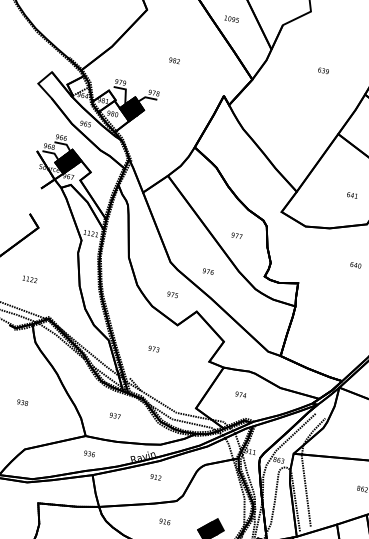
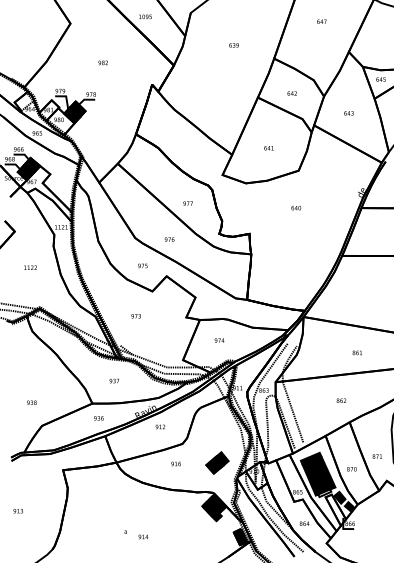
text: (351, 195) -> (268, 148), moved
text: (29, 279) -> (30, 267), moved
text: (22, 402) -> (31, 402), moved

